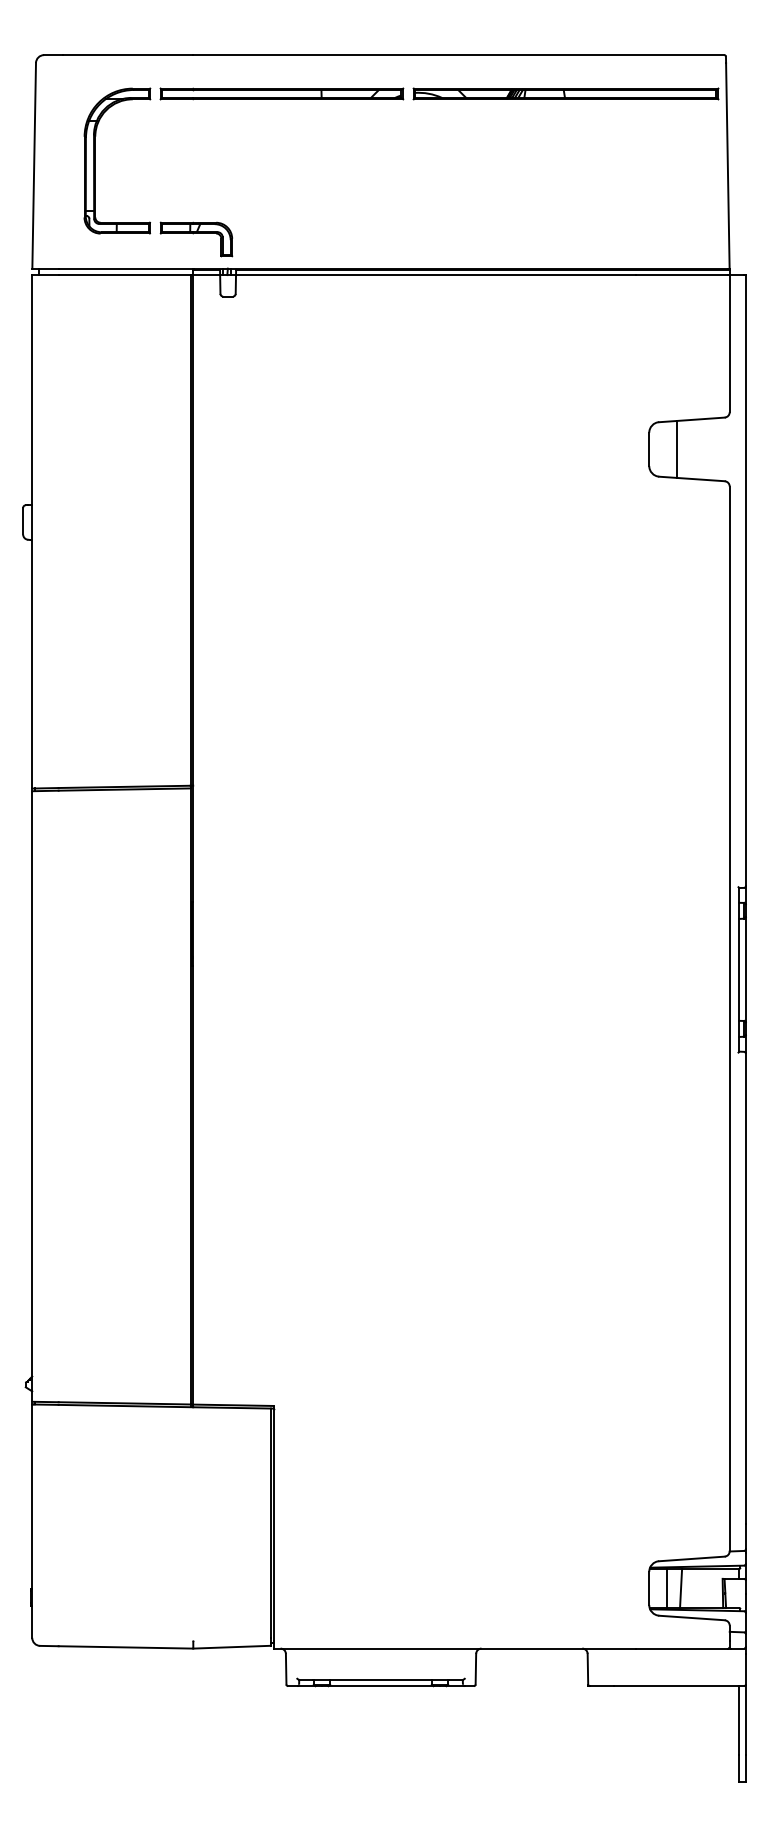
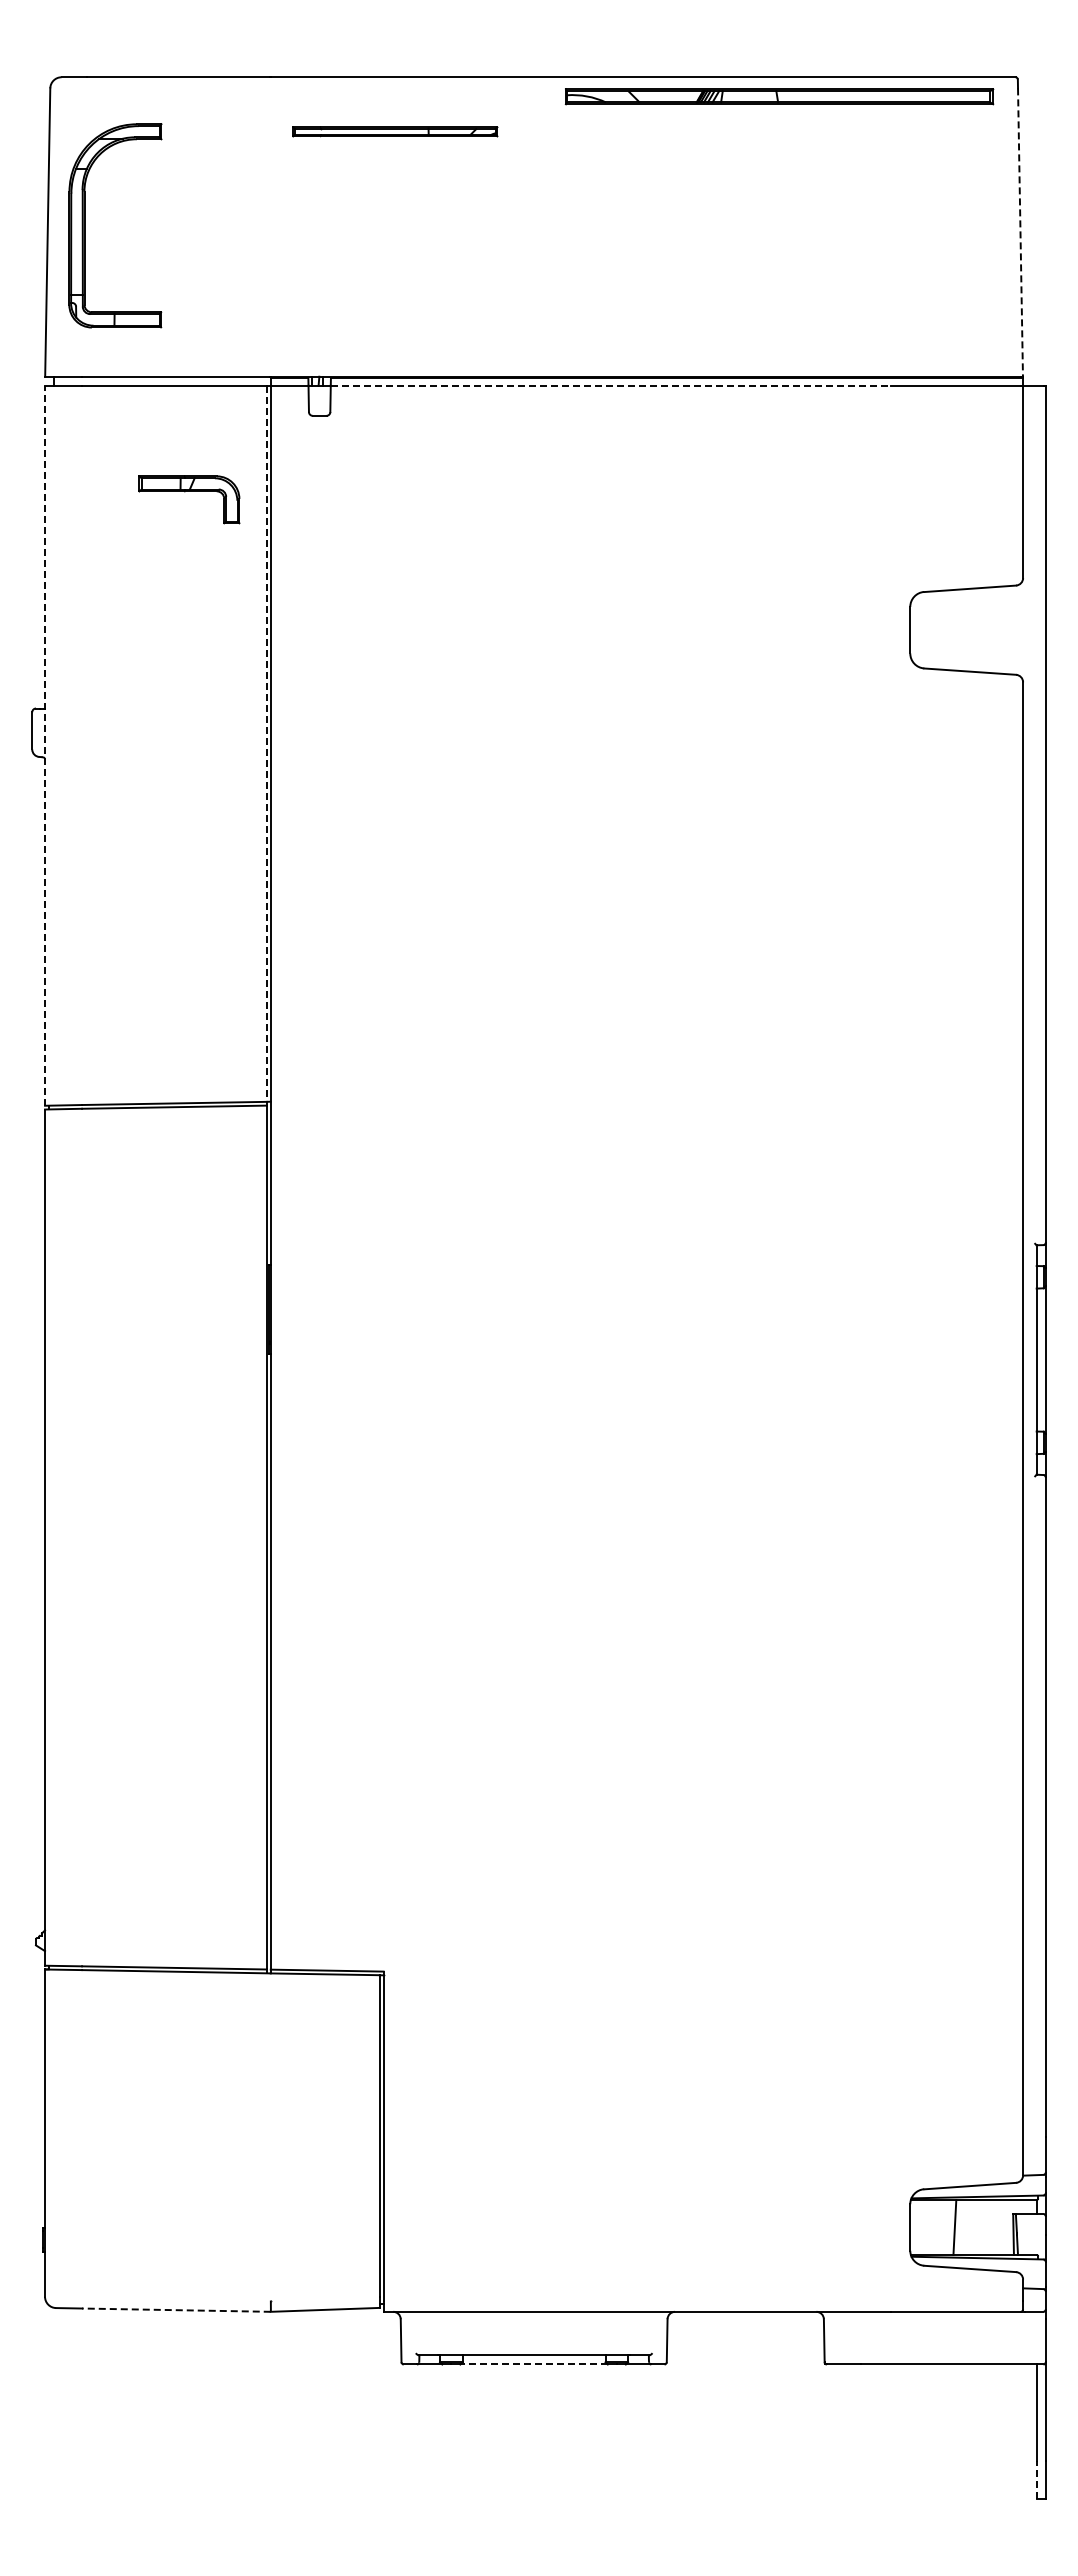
part: (282, 93) -> (395, 131), size x0.6
part: (565, 93) -> (779, 96), moved
part: (96, 160) -> (85, 225), moved
line: (727, 166) -> (1020, 233), solid -> dashed
part: (196, 233) -> (189, 491), moved
line: (436, 274) -> (611, 385), solid -> dashed
line: (677, 449) -> (949, 630), removed
line: (190, 530) -> (266, 744), solid -> dashed
line: (32, 531) -> (45, 745), solid -> dashed
line: (667, 1588) -> (935, 2227), removed
line: (125, 1647) -> (175, 2310), solid -> dashed
line: (381, 1686) -> (534, 2364), solid -> dashed
line: (739, 1768) -> (1036, 2479), solid -> dashed

